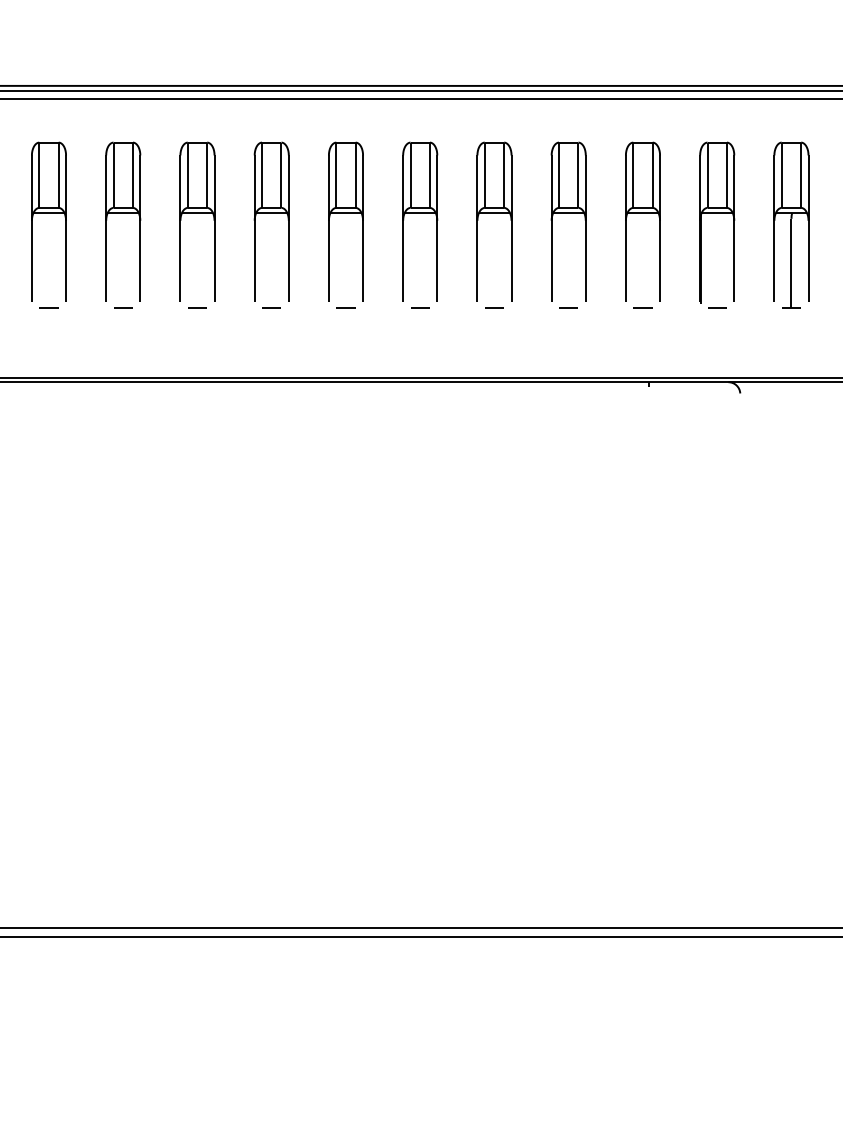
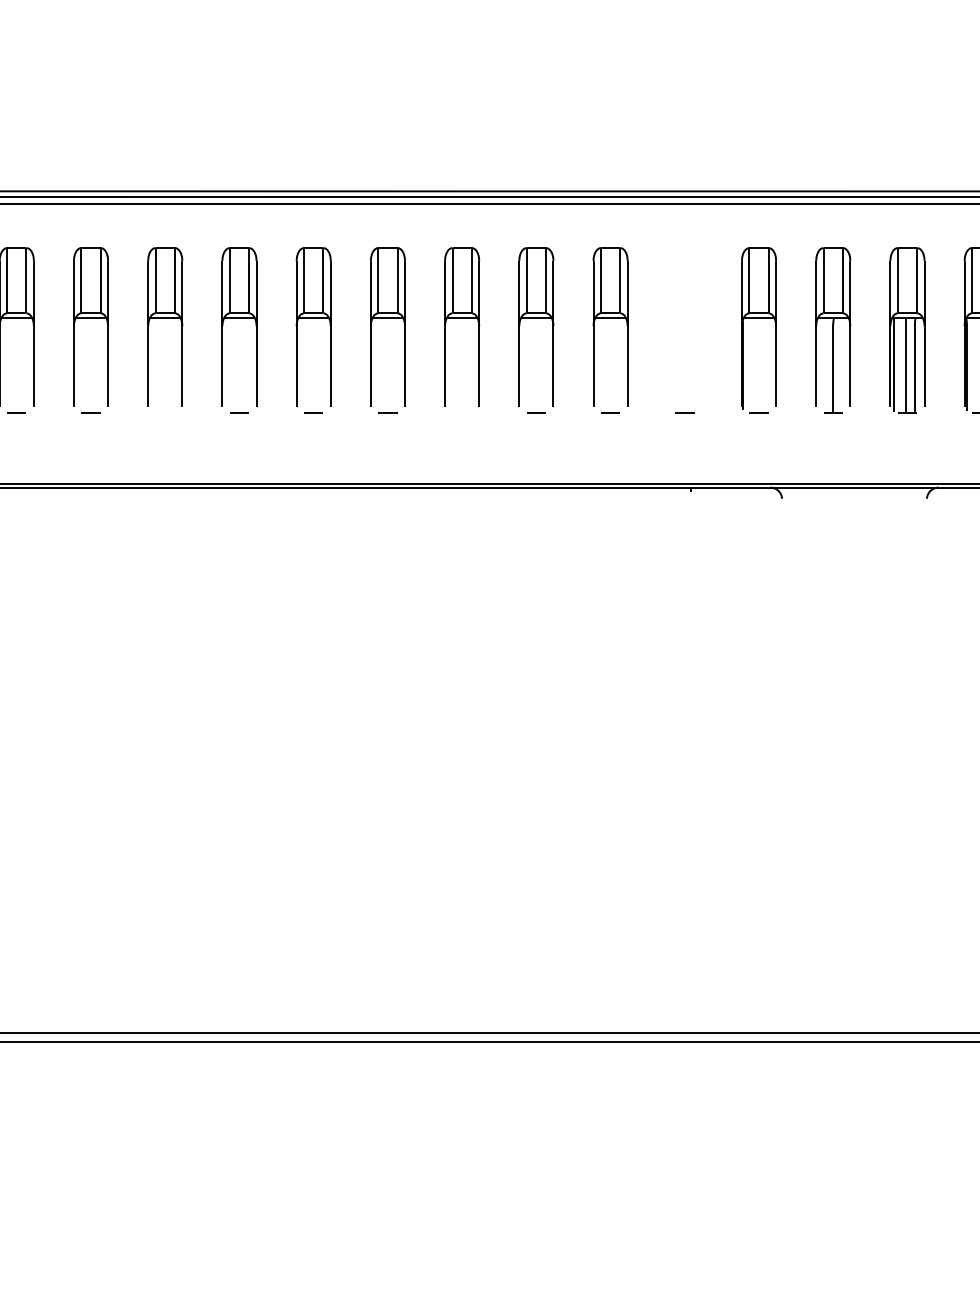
part: (642, 213) -> (684, 318), removed
line: (123, 307) -> (165, 412), removed
line: (420, 307) -> (462, 412), removed

